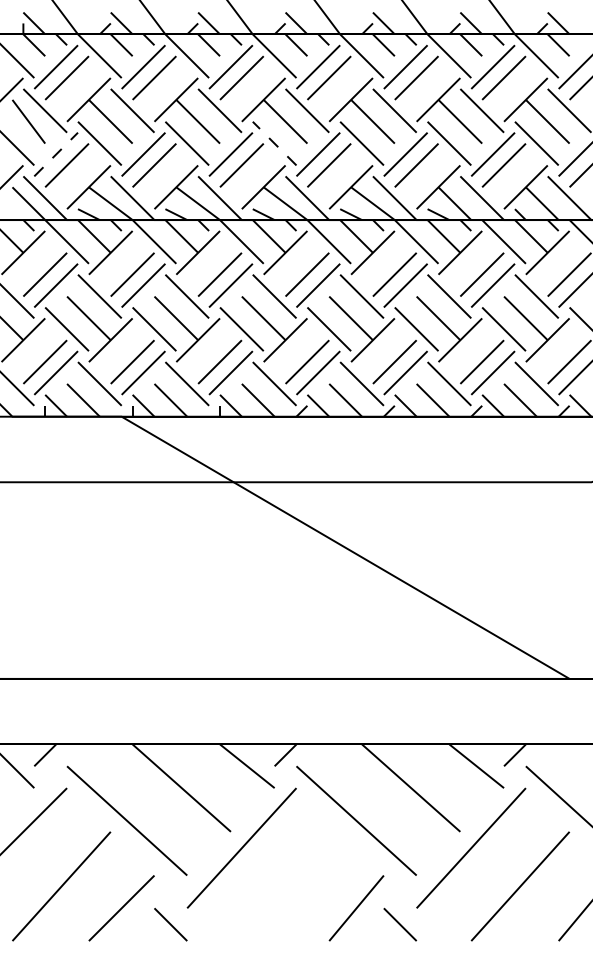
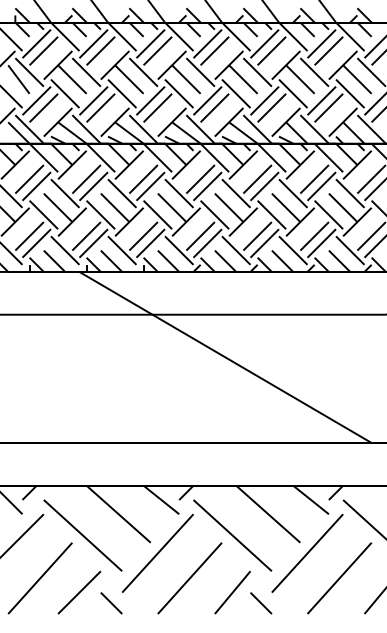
line: (273, 143) -> (178, 93), dashed -> solid
line: (57, 153) -> (37, 100), dashed -> solid
line: (290, 886) -> (189, 578), added

